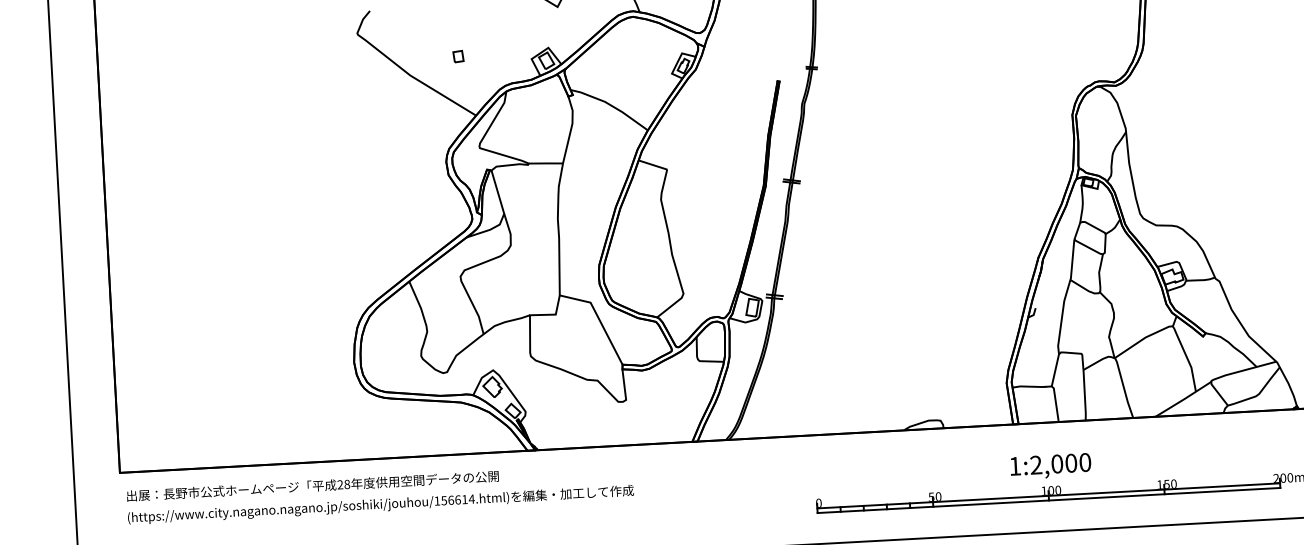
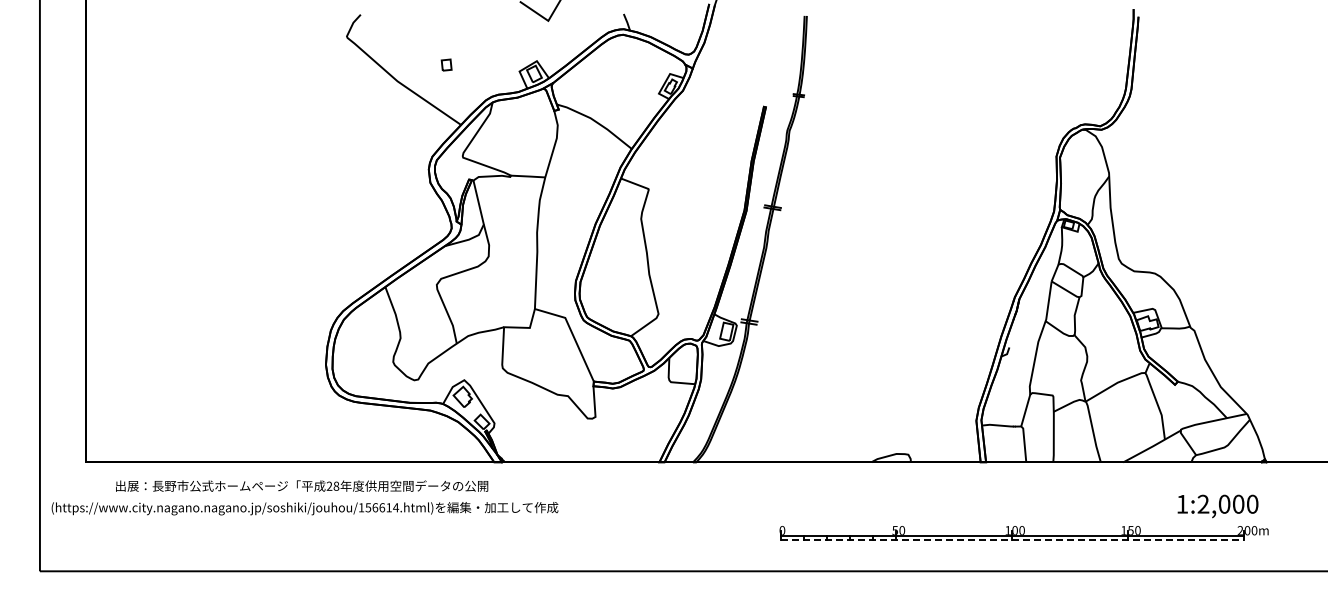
text: (1050, 466) -> (1217, 506), moved
text: (313, 485) -> (302, 485), moved
line: (1049, 500) -> (1012, 540), solid -> dashed
text: (380, 504) -> (304, 508), moved

